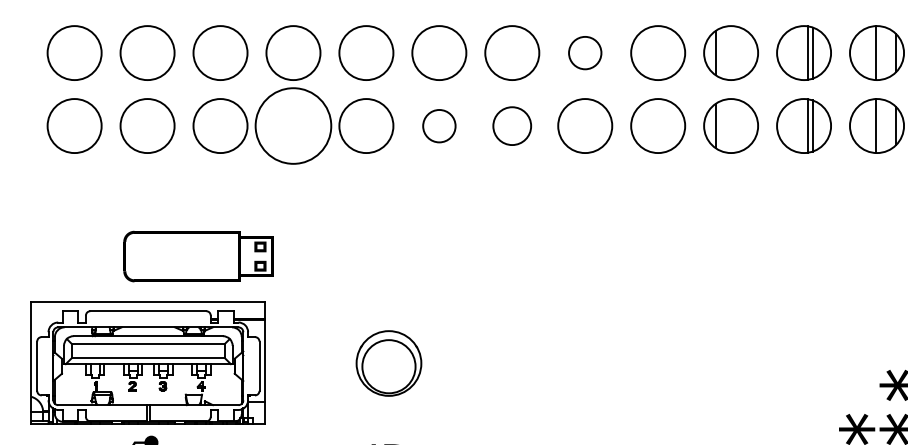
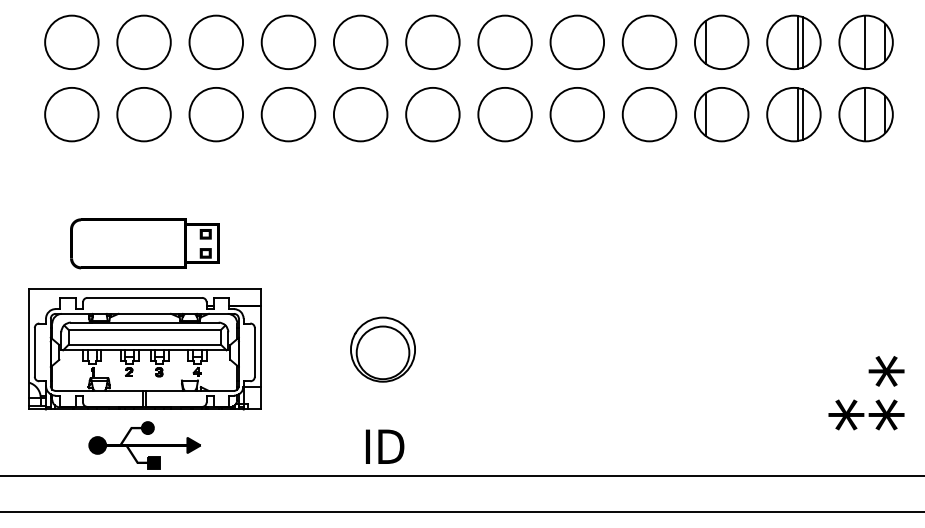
circle: (585, 53) -> (577, 42), size x1.67
circle: (293, 125) -> (288, 114), size x0.71
circle: (438, 125) -> (432, 114), size x1.67
circle: (511, 125) -> (504, 114), size x1.43
part: (198, 256) -> (144, 243), moved

